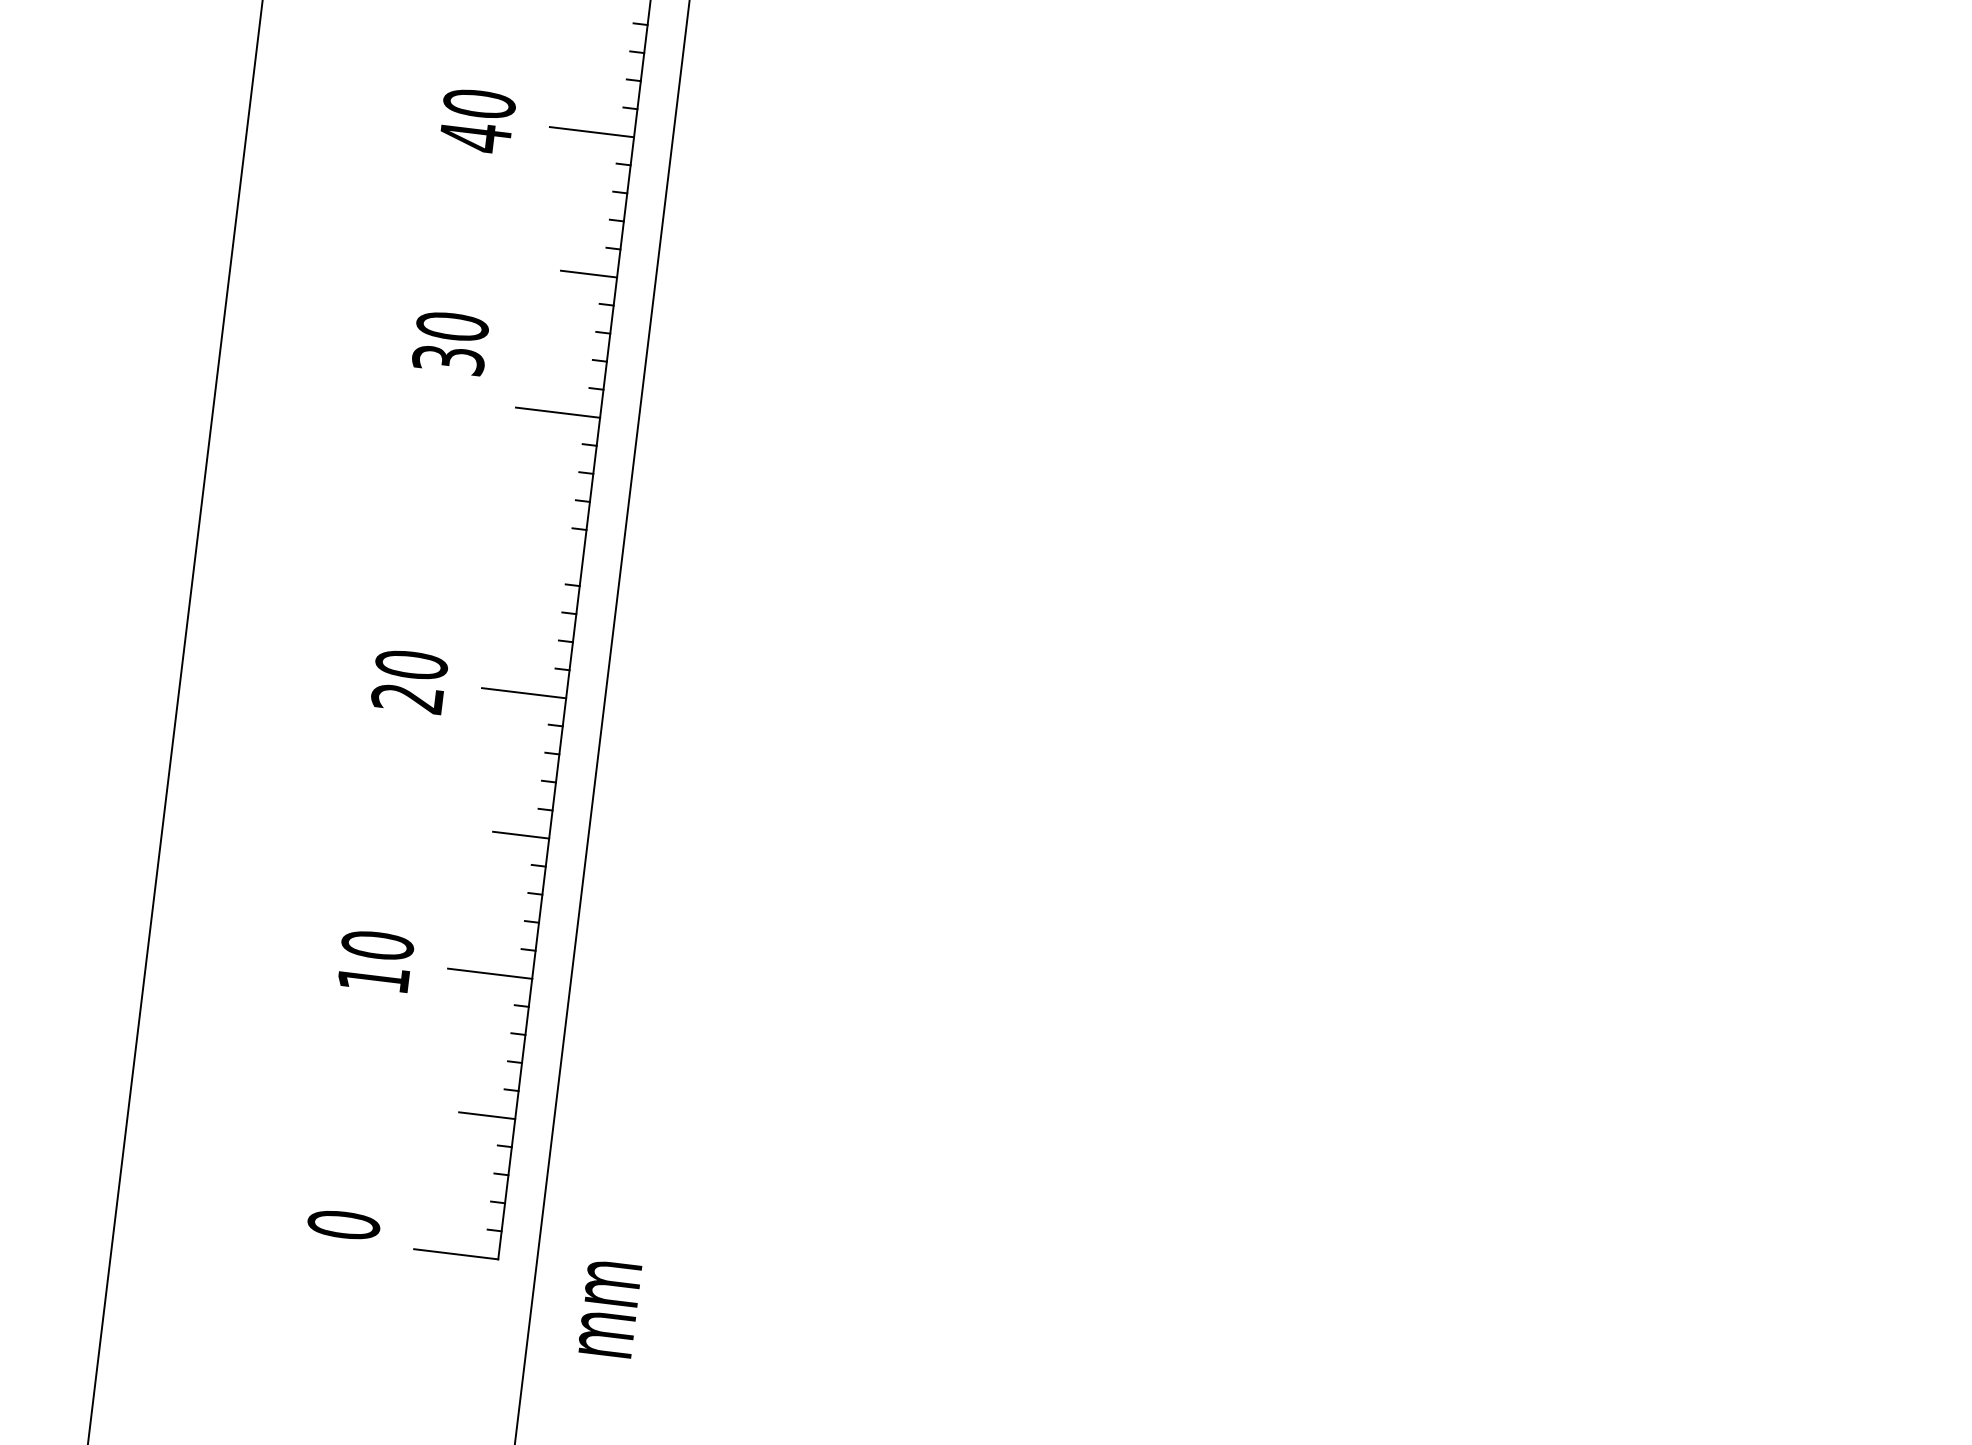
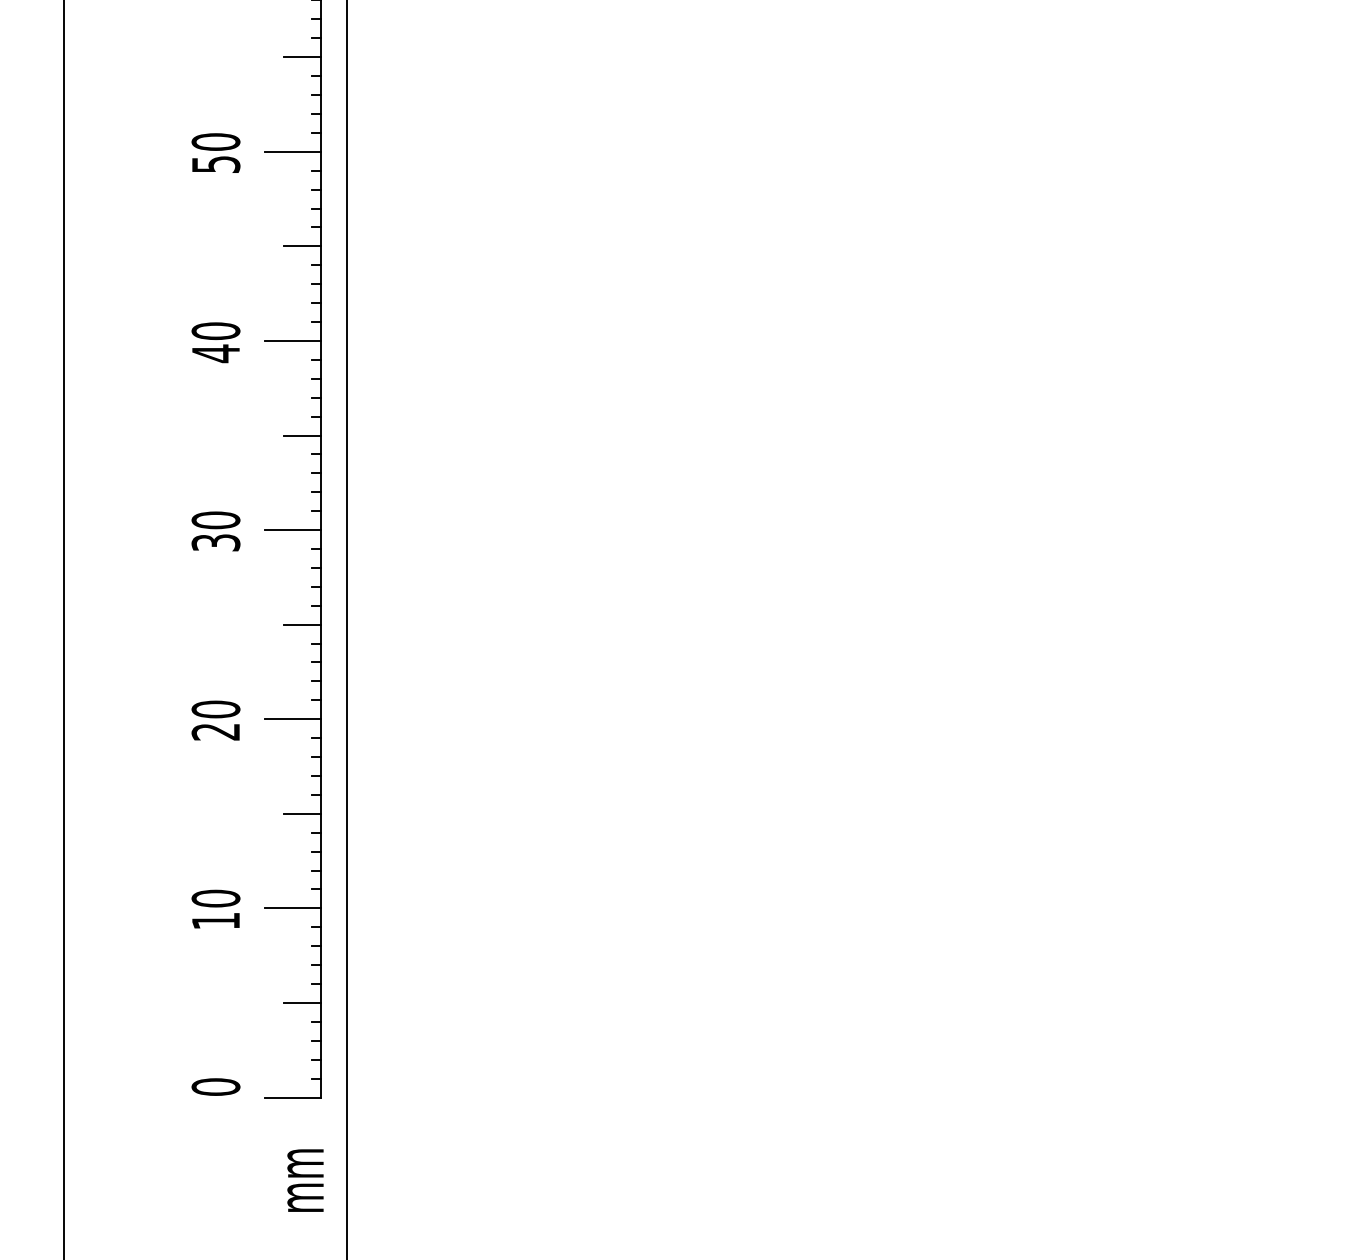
text: (449, 343) -> (215, 531), moved
line: (555, 554) -> (302, 624), added
text: (609, 1308) -> (305, 1180), moved

